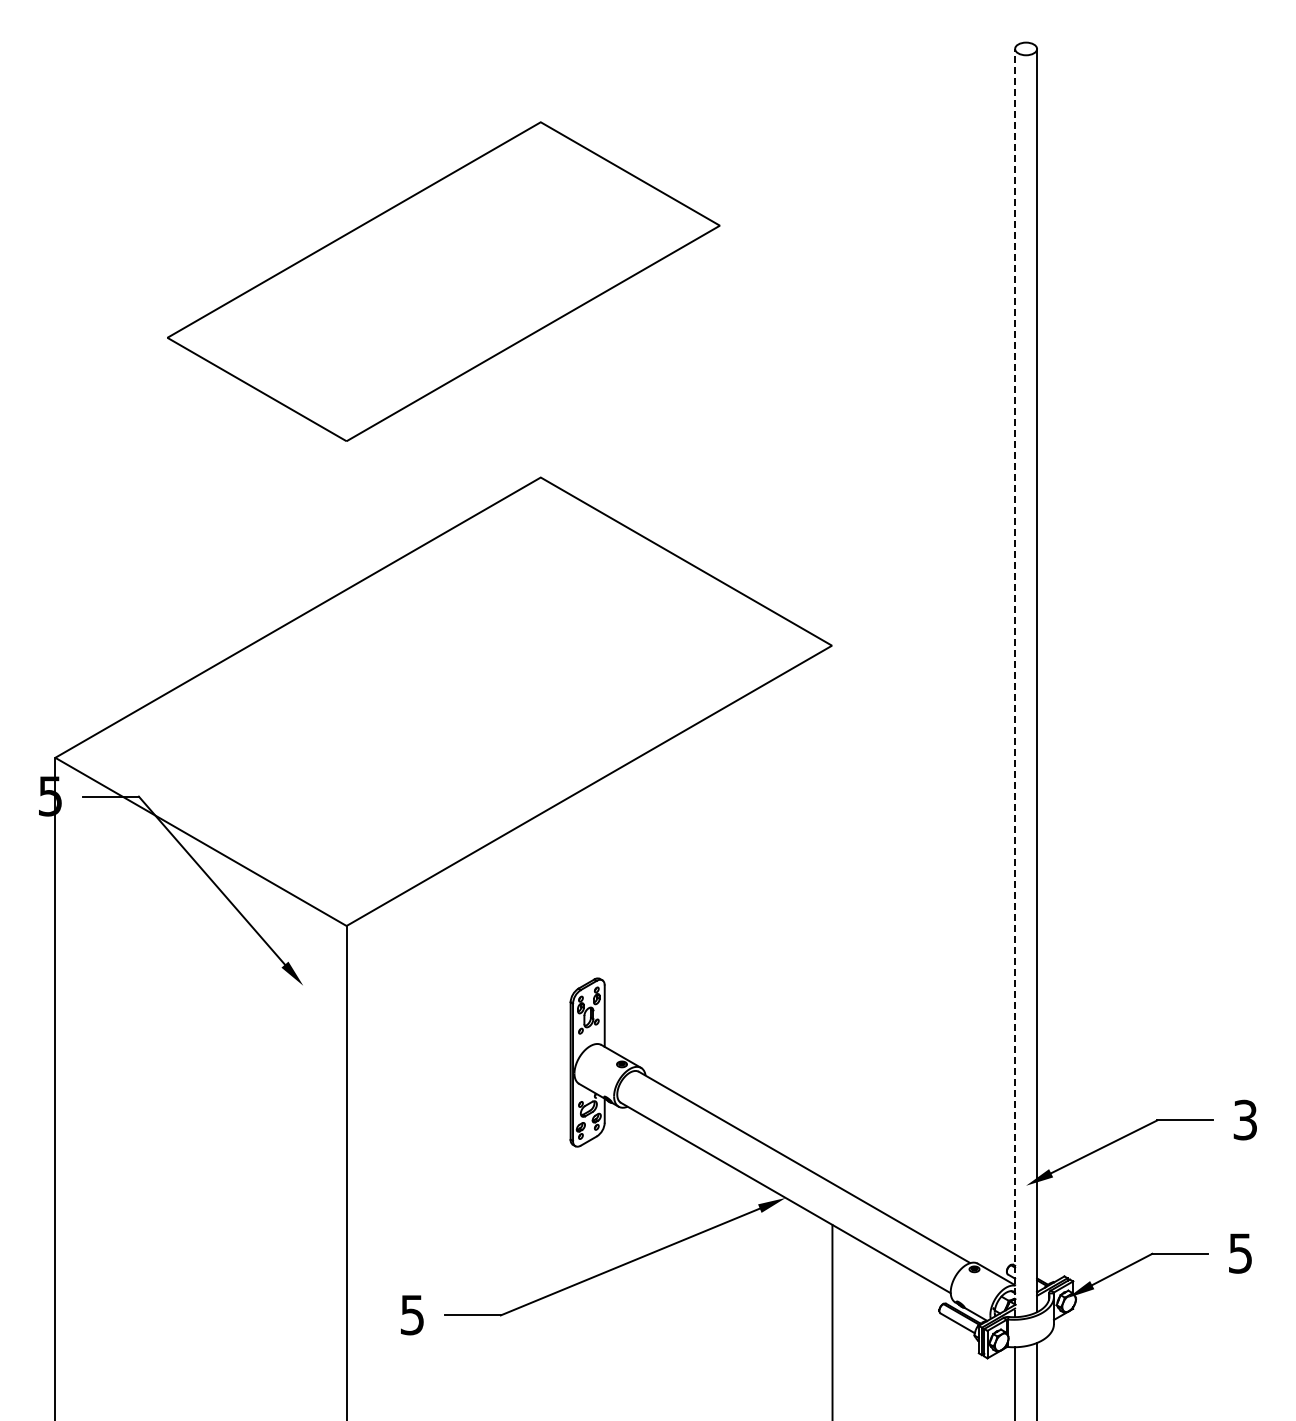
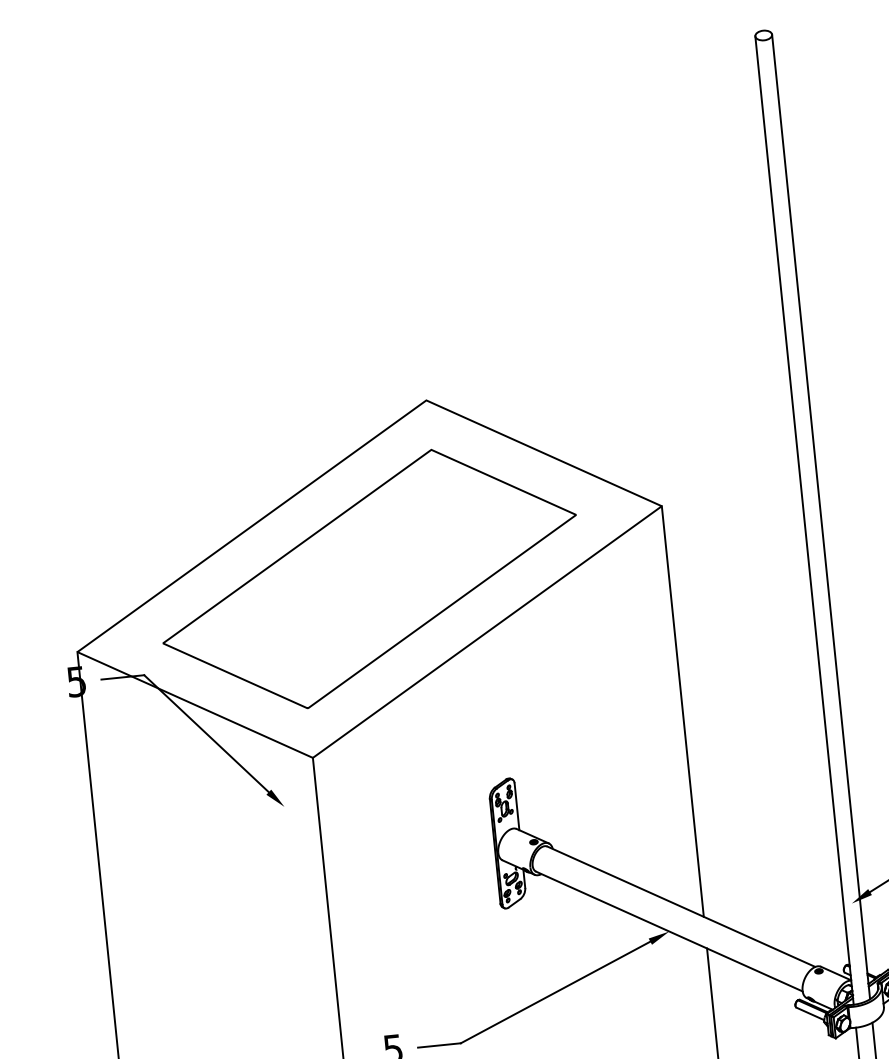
part: (443, 281) -> (369, 578), moved
line: (1015, 682) -> (804, 520), dashed -> solid
line: (832, 914) -> (683, 711), added

